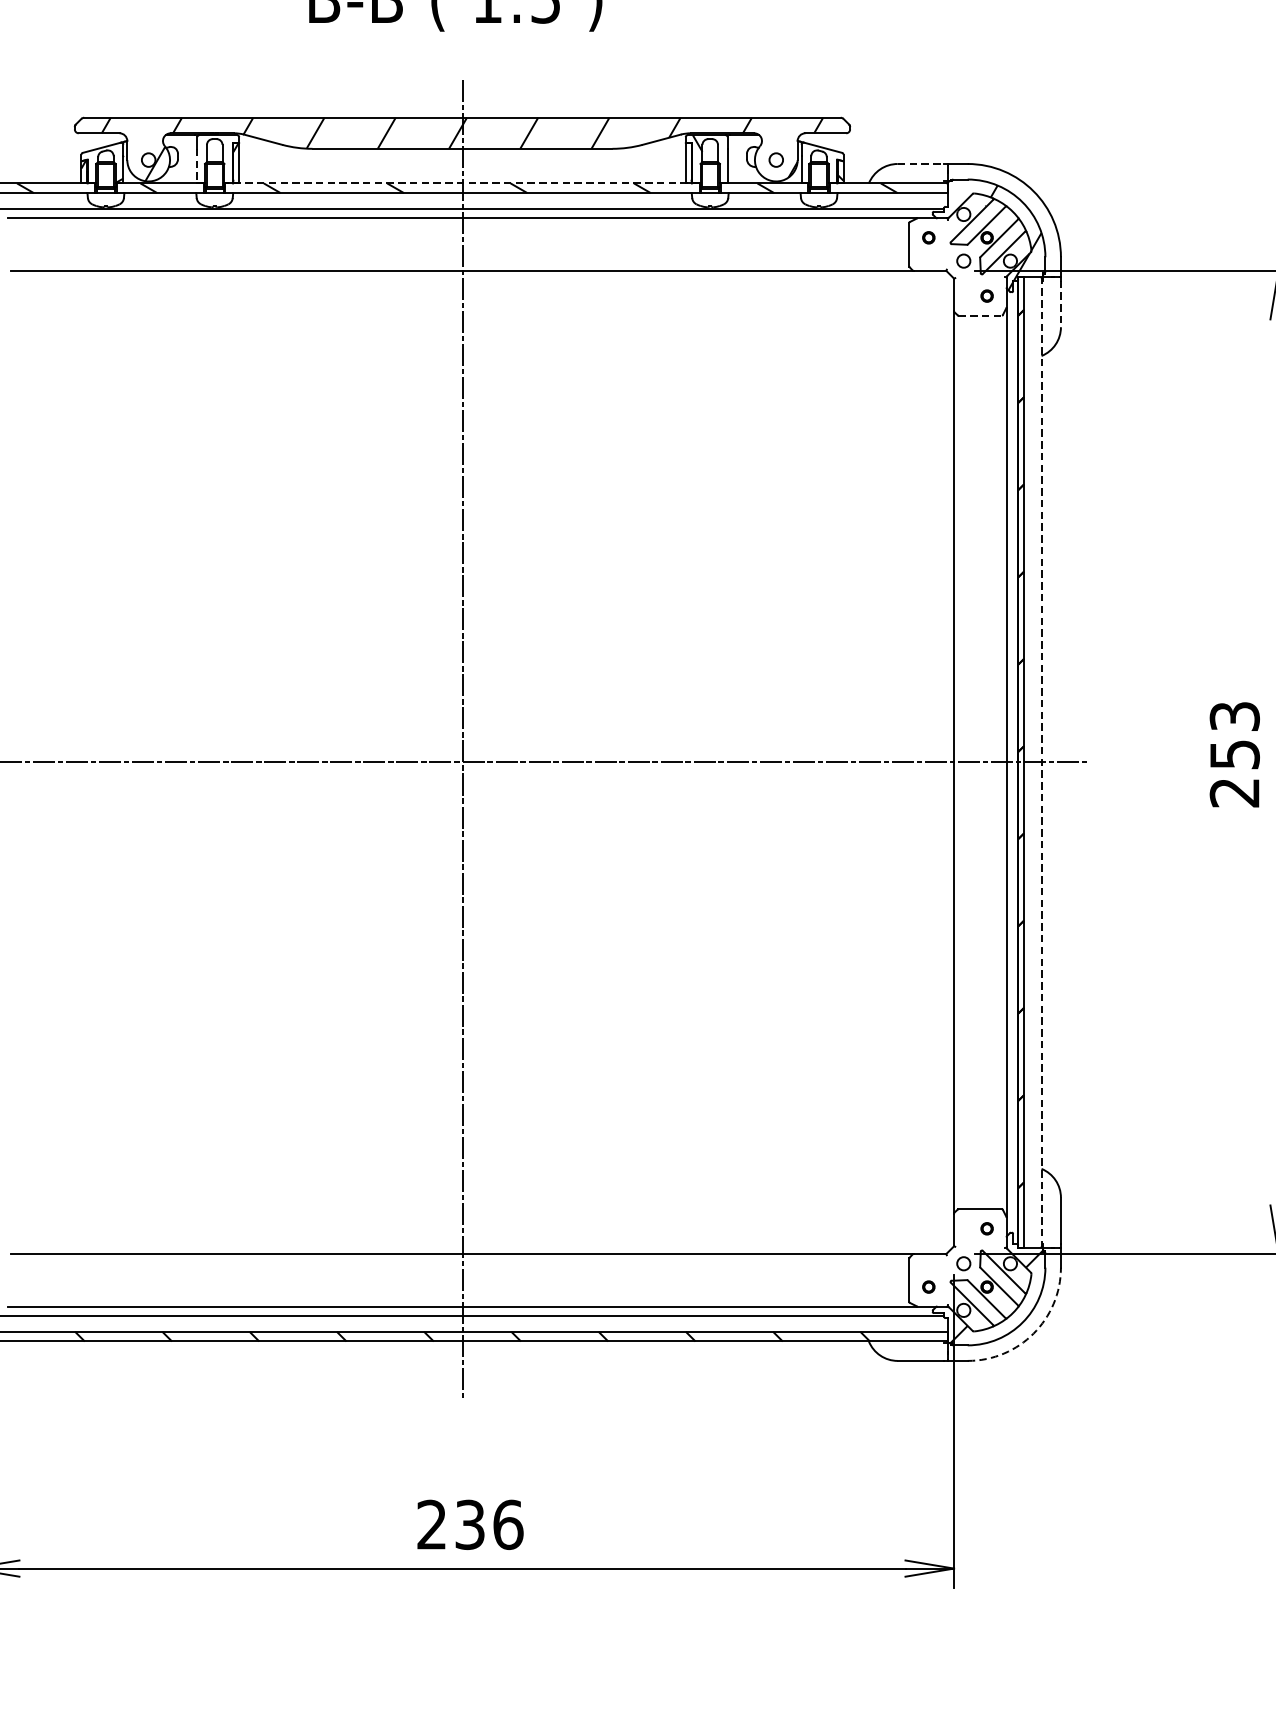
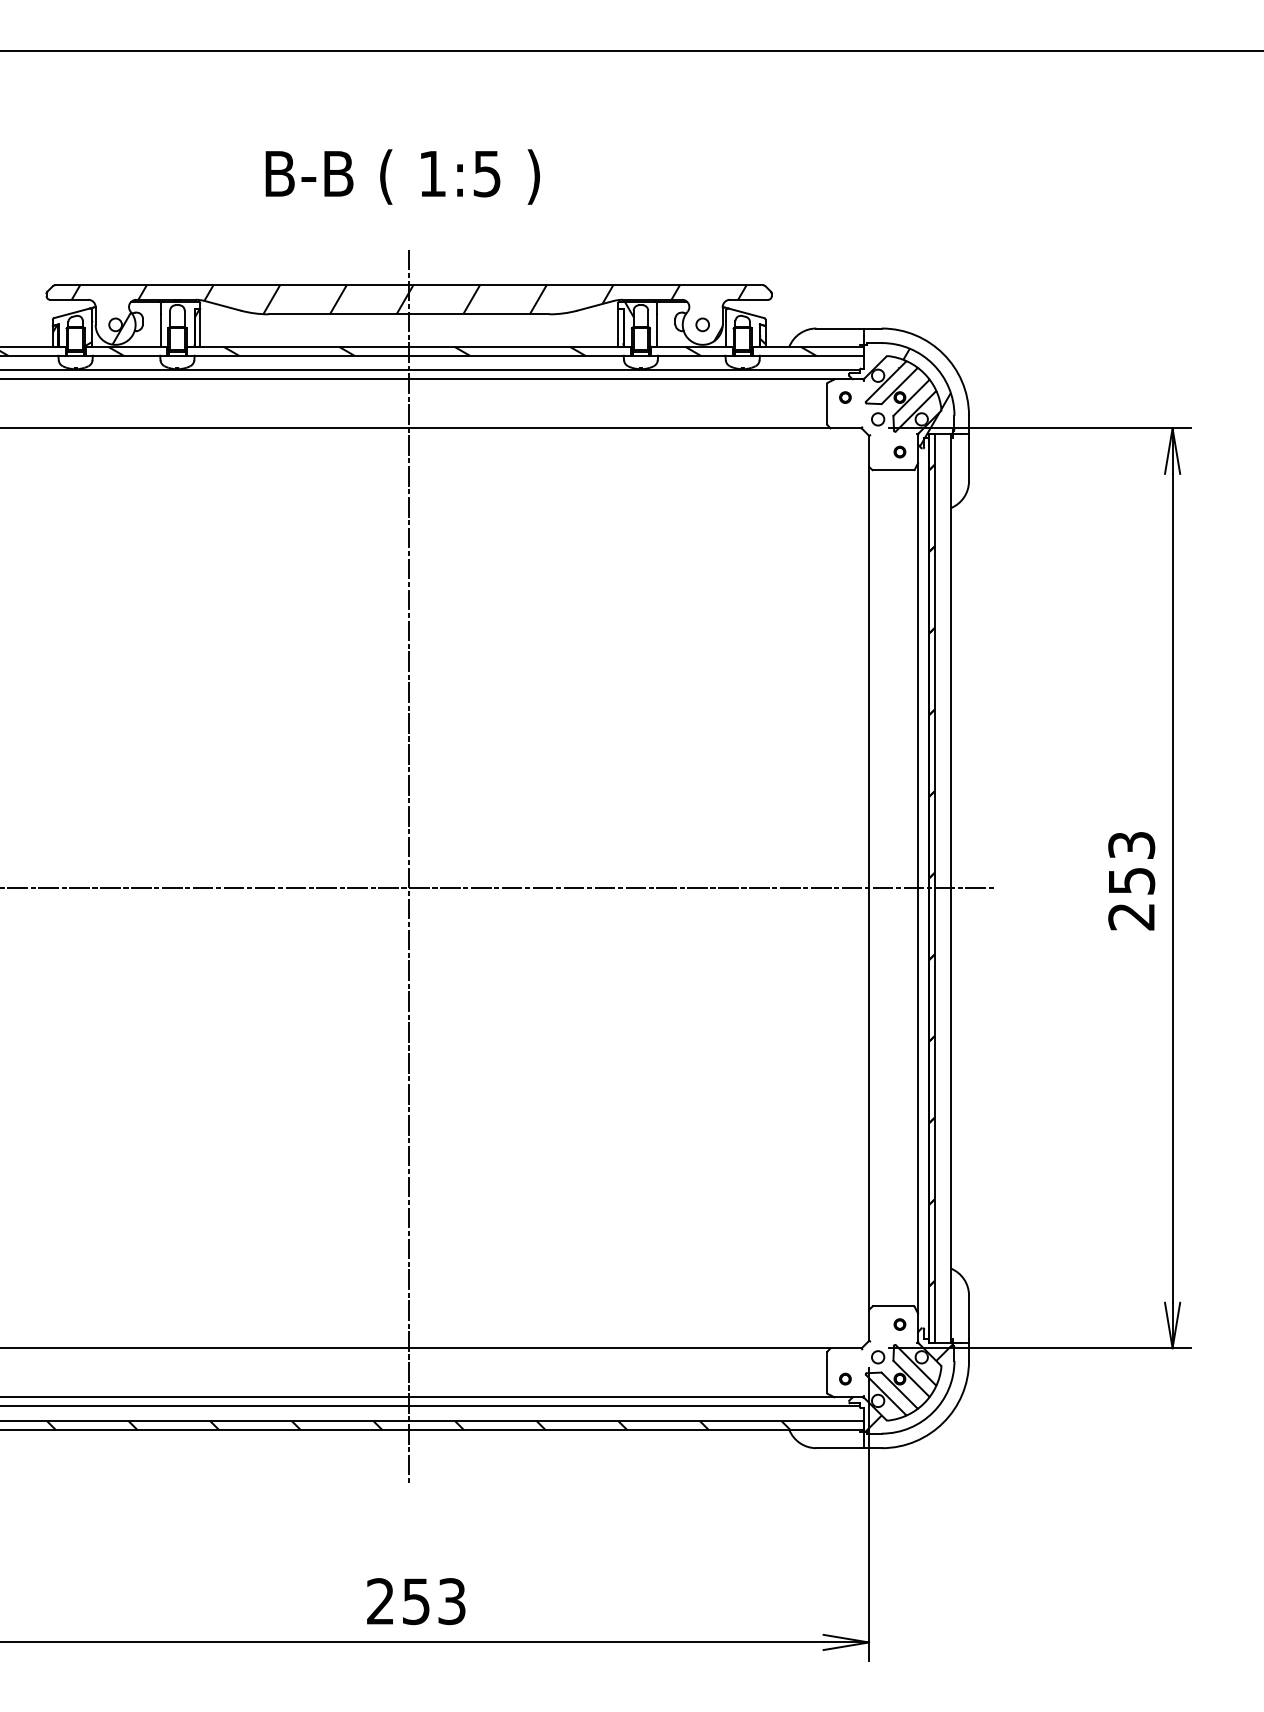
line: (921, 163) -> (838, 328), dashed -> solid
line: (197, 167) -> (161, 331), dashed -> solid
line: (462, 183) -> (409, 346), dashed -> solid
line: (1061, 304) -> (969, 459), dashed -> solid
line: (980, 315) -> (893, 470), dashed -> solid
line: (1041, 761) -> (950, 887), dashed -> solid
arc: (1033, 1333) -> (943, 1422), dashed -> solid
text: (489, 1524) -> (434, 1601), 236 -> 253

